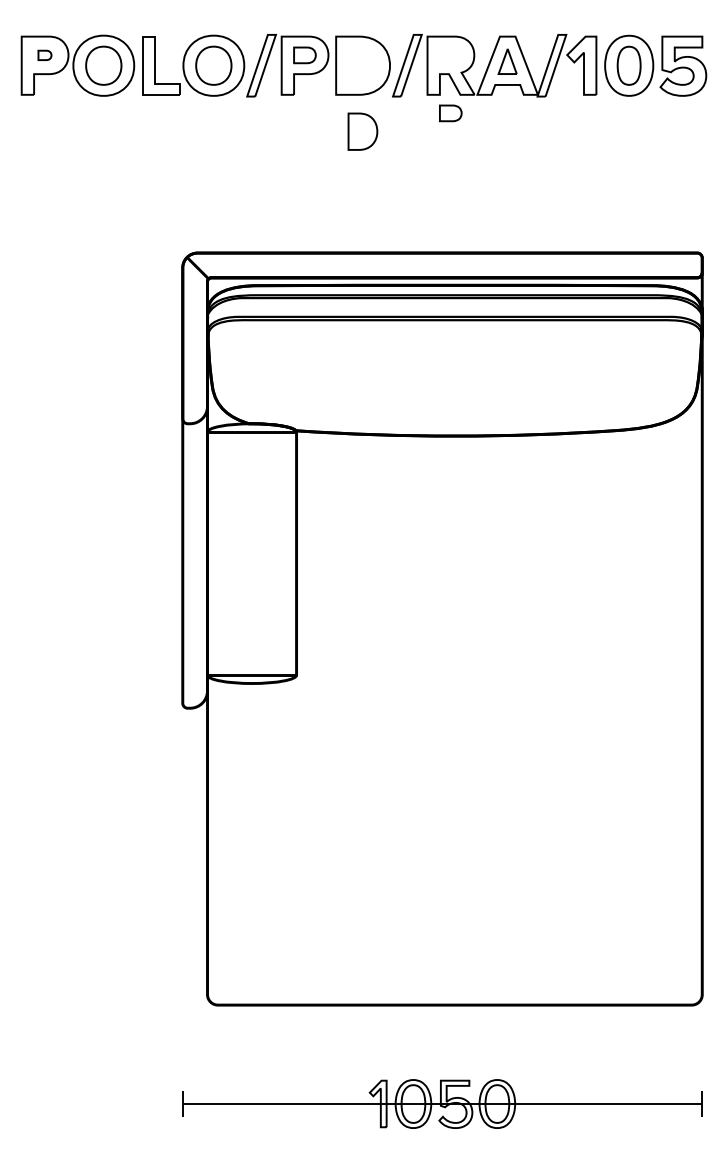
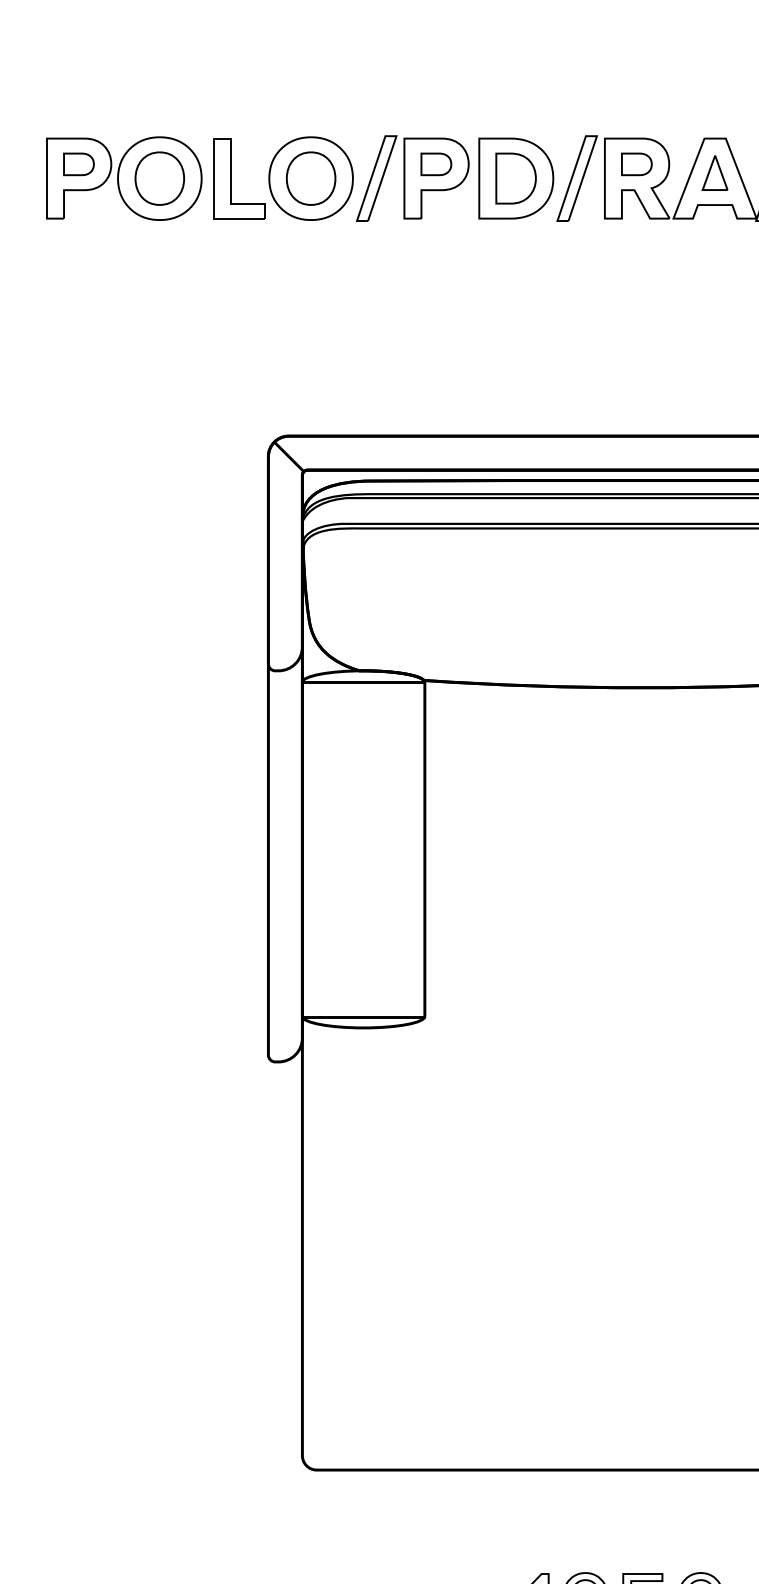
part: (44, 55) -> (78, 164), size x1.67
part: (450, 113) -> (636, 164), moved
part: (362, 131) -> (515, 178), moved

